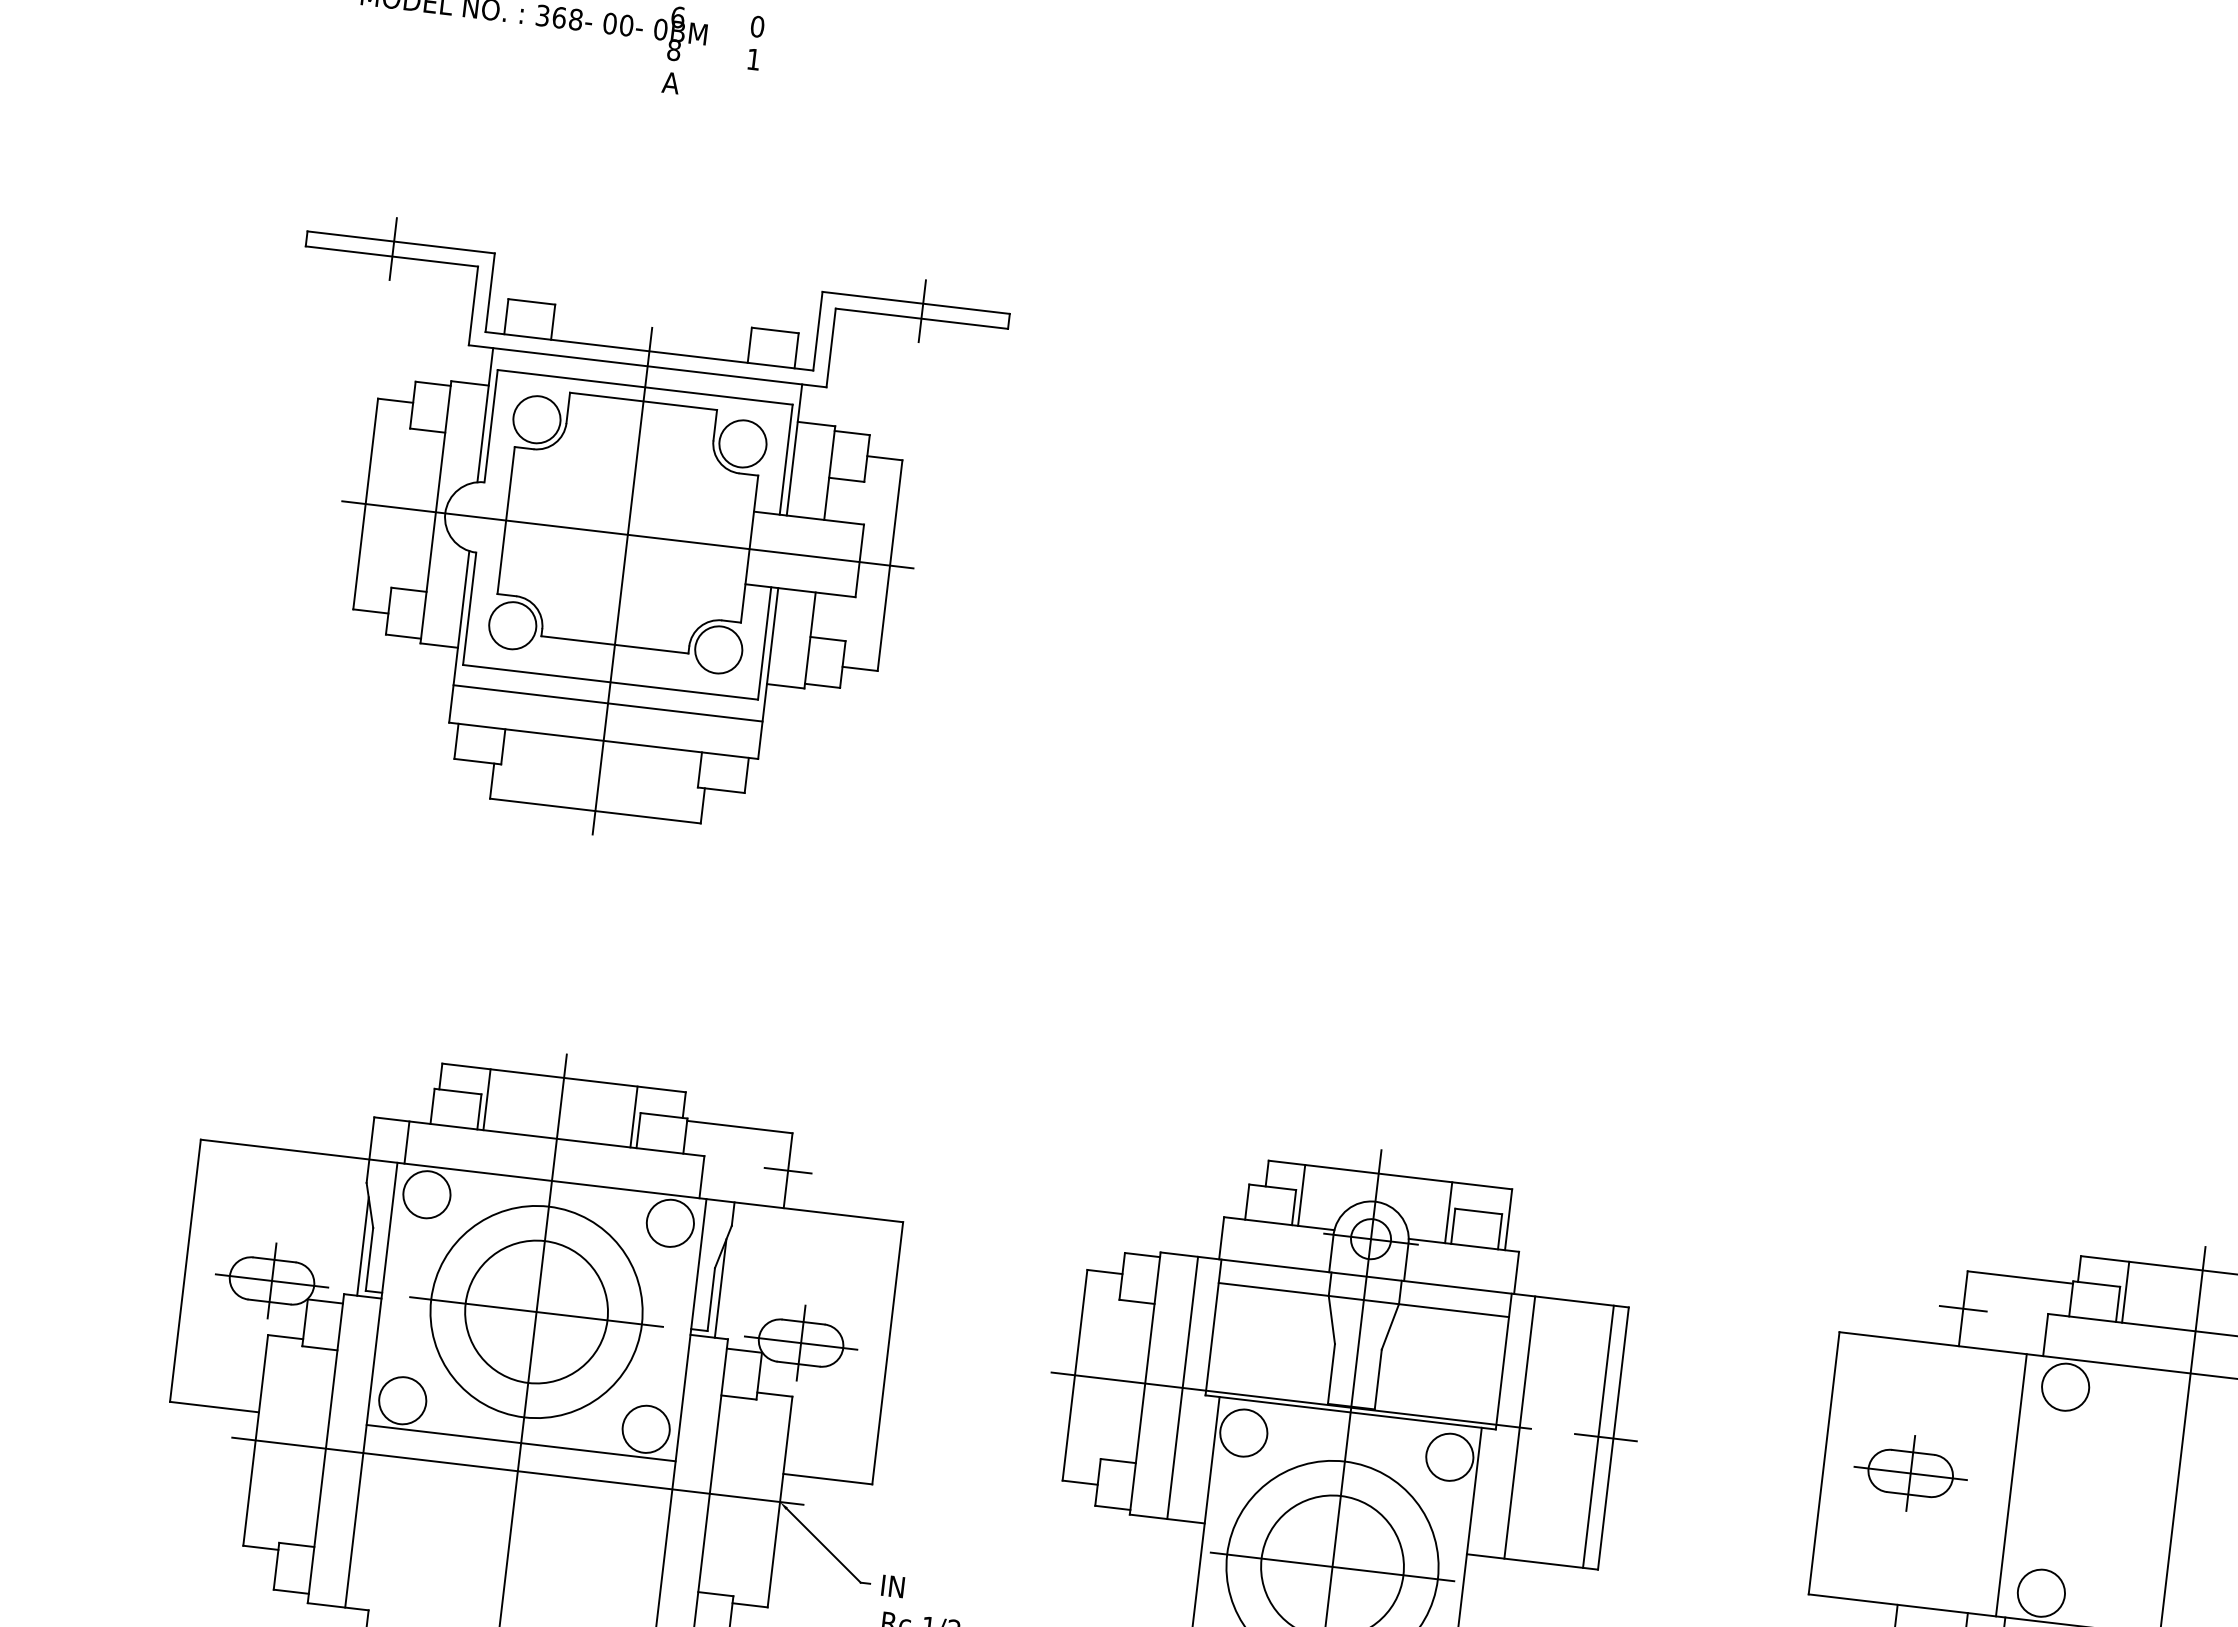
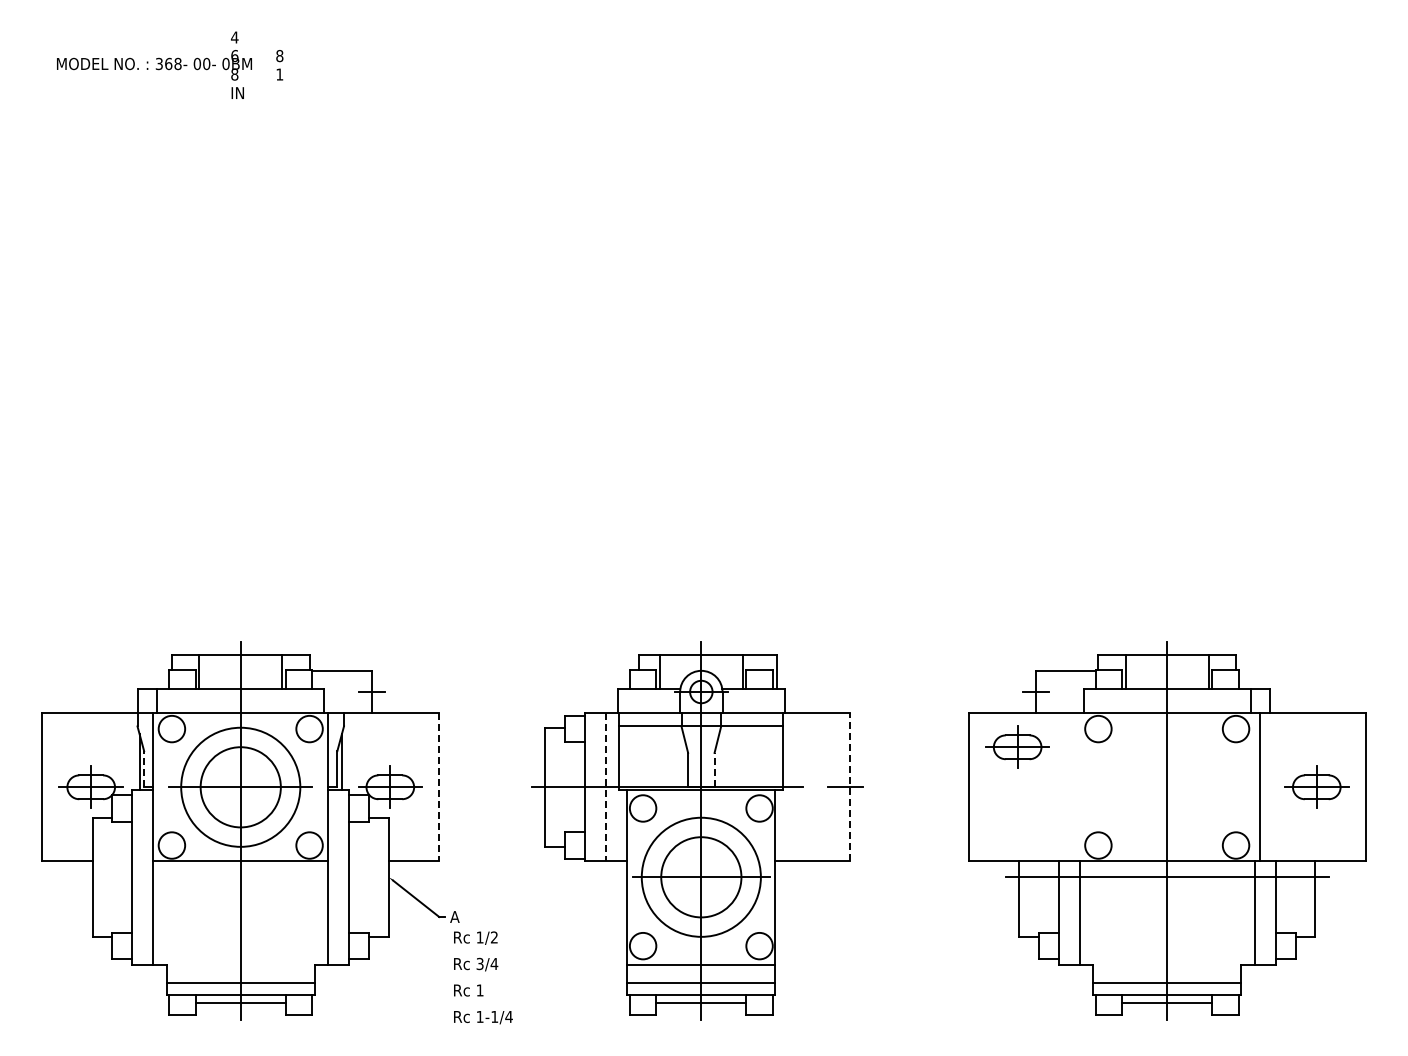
text: (757, 25) -> (279, 55), 0 -> 8
text: (673, 82) -> (236, 92), A -> IN
part: (626, 541) -> (240, 351), removed
line: (370, 1258) -> (144, 768), solid -> dashed
line: (888, 1353) -> (439, 787), solid -> dashed
line: (1378, 1378) -> (714, 769), solid -> dashed
line: (1183, 1388) -> (606, 787), solid -> dashed
line: (1519, 1427) -> (796, 787), removed
line: (1599, 1437) -> (841, 787), removed
line: (1613, 1437) -> (849, 786), solid -> dashed
line: (517, 1471) -> (240, 877), removed
part: (1910, 1471) -> (1017, 746), moved
line: (2011, 1485) -> (1074, 787), removed
text: (891, 1585) -> (456, 916), IN -> A

